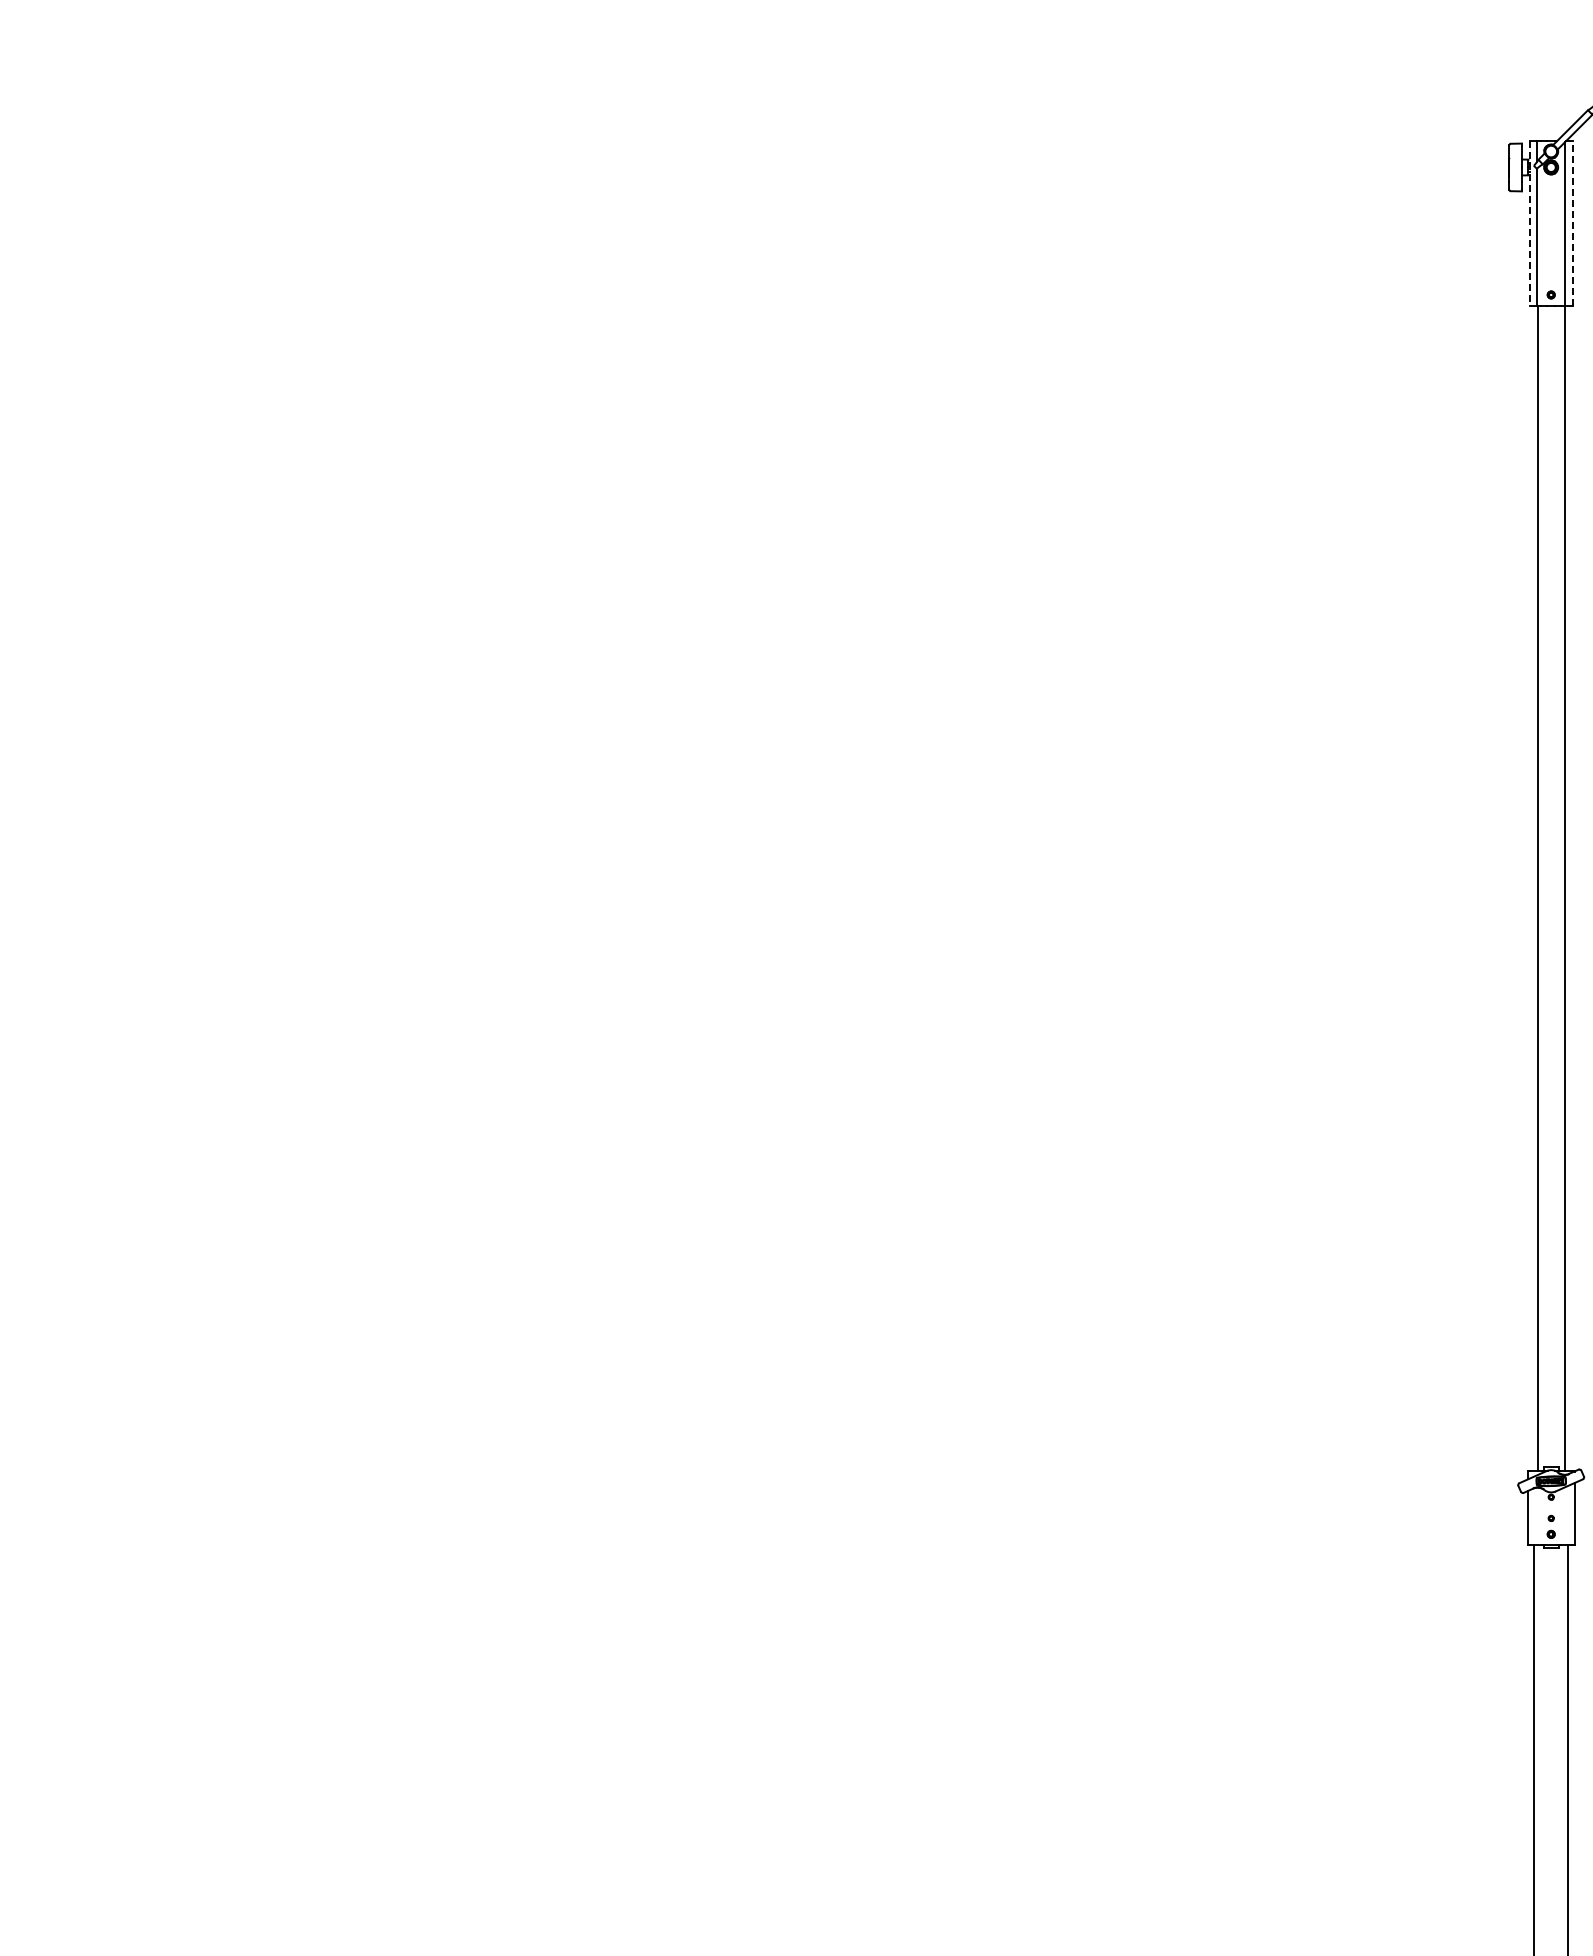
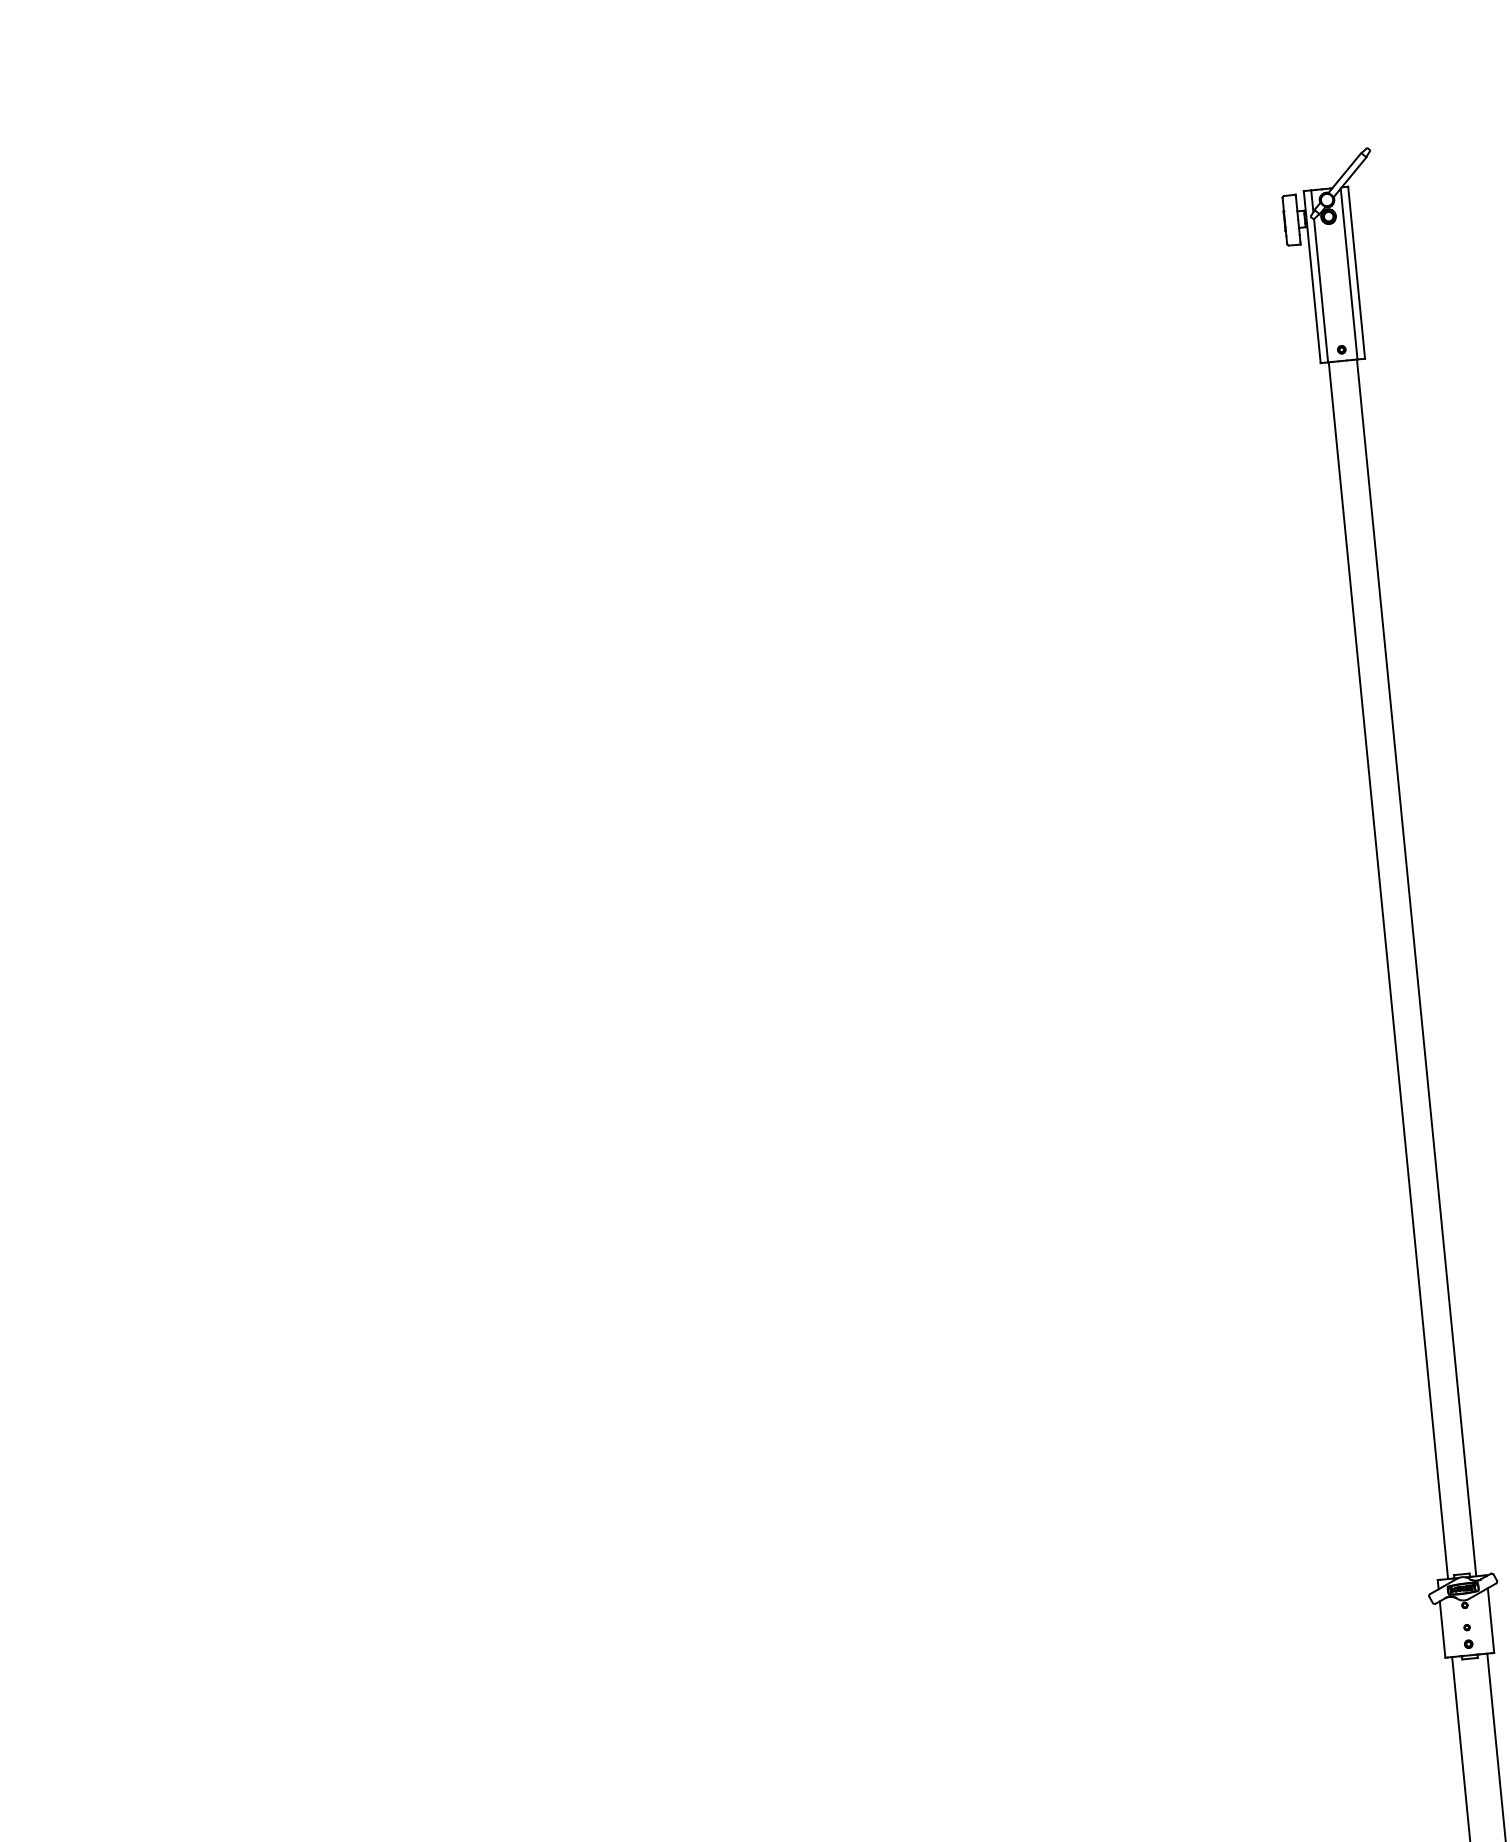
line: (1572, 222) -> (1356, 271), dashed -> solid
line: (1529, 223) -> (1311, 277), dashed -> solid

